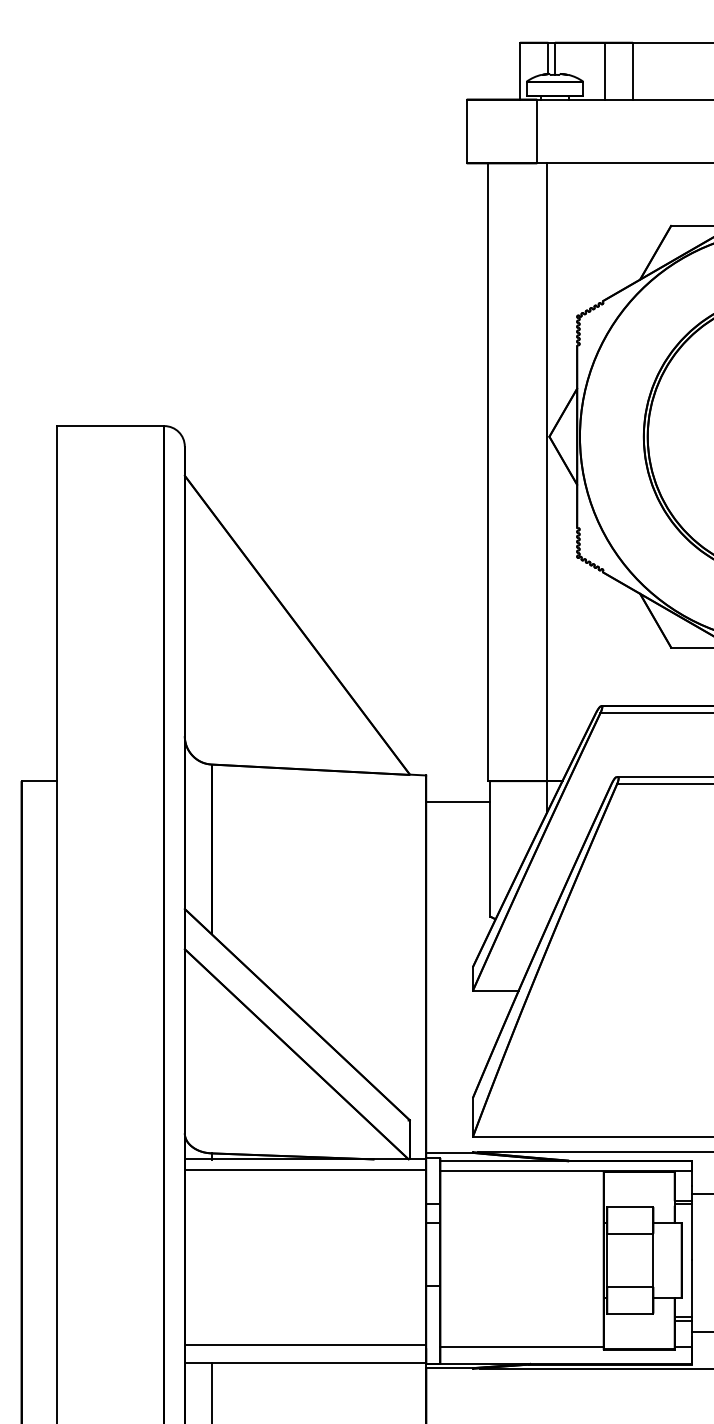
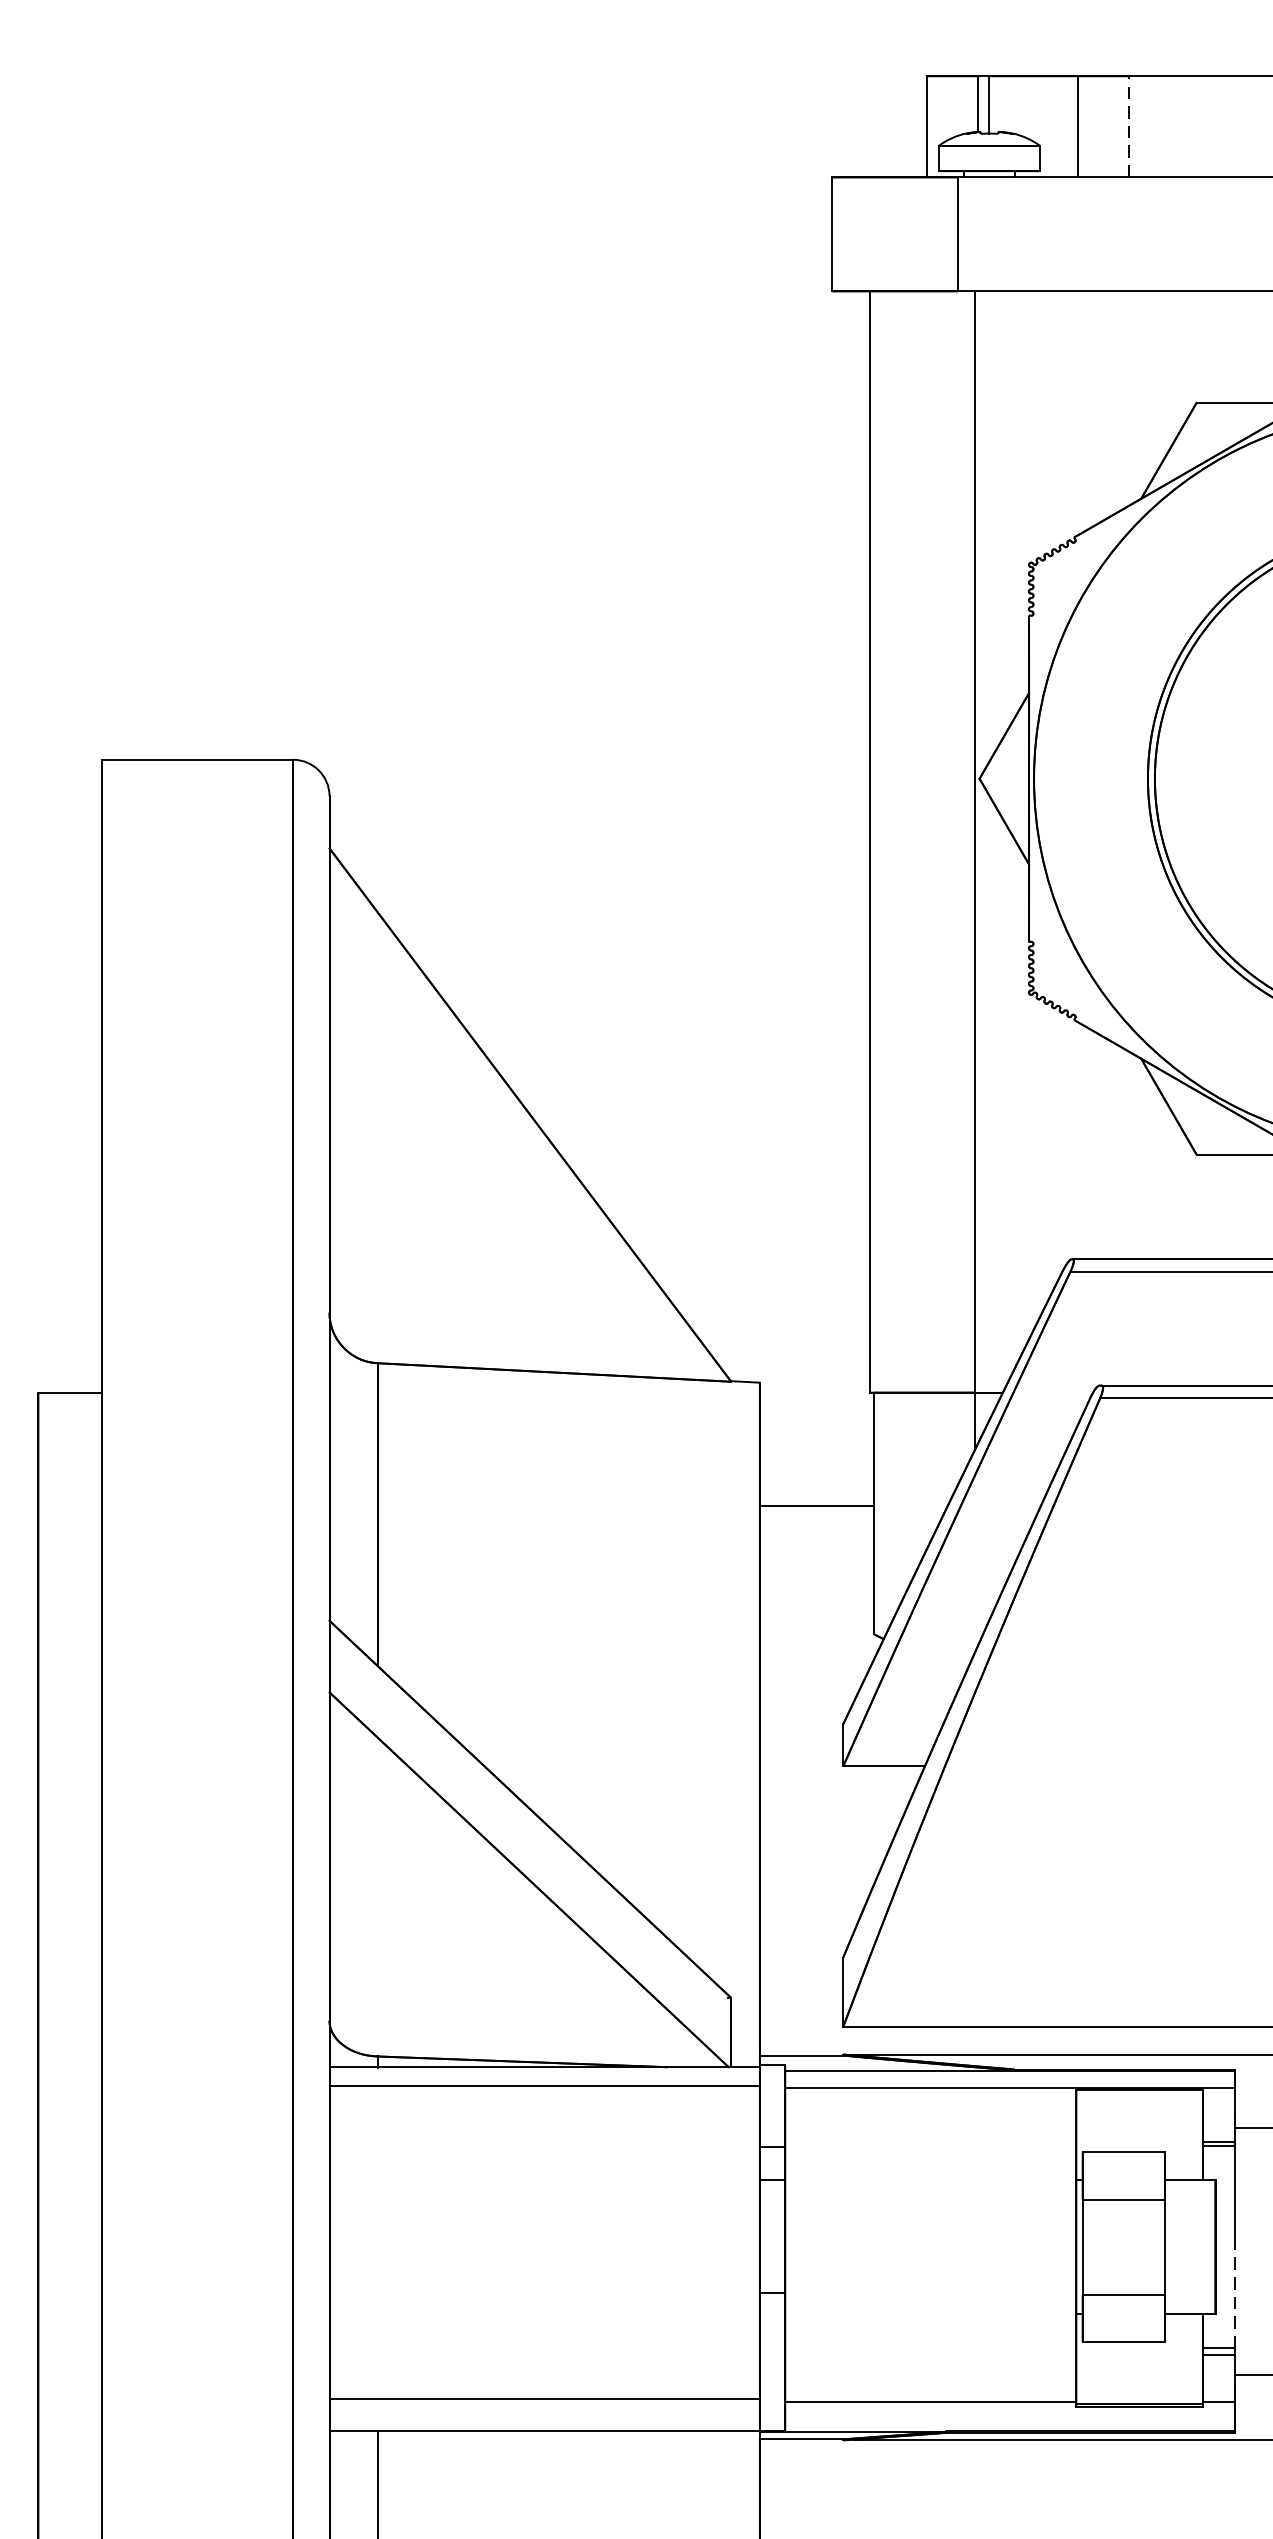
line: (633, 70) -> (1129, 125), solid -> dashed
line: (458, 802) -> (817, 1505), moved
line: (692, 1288) -> (1234, 2297), solid -> dashed

